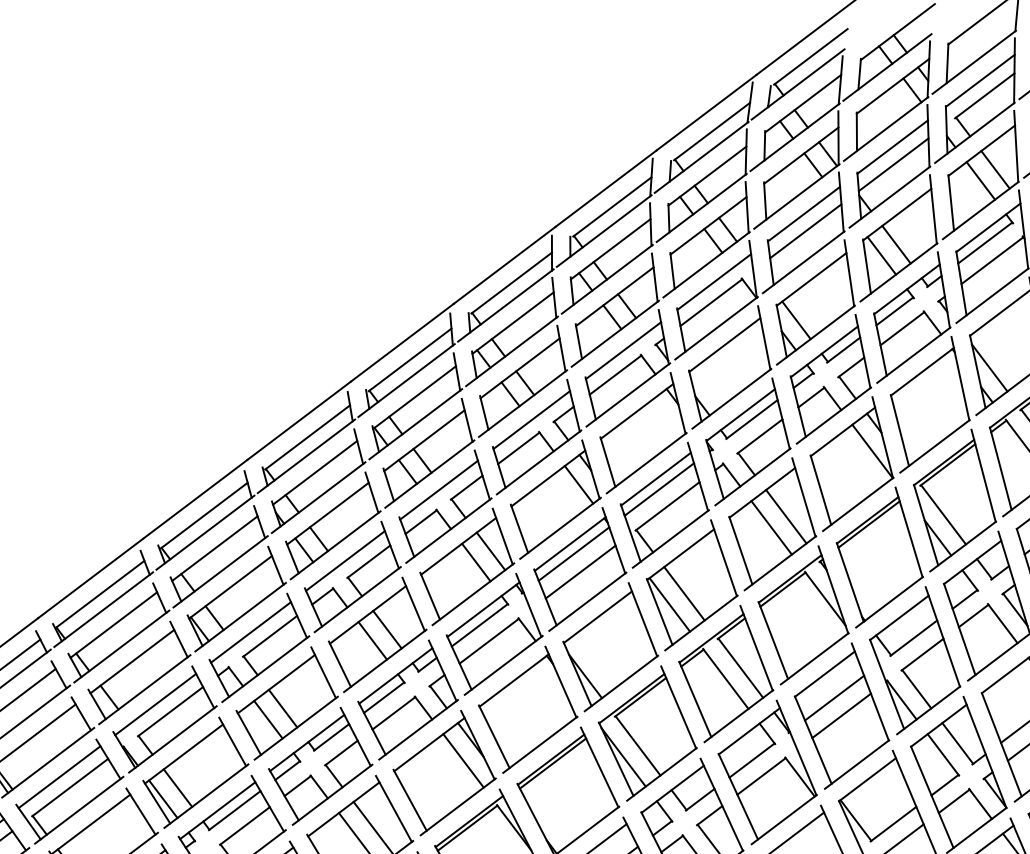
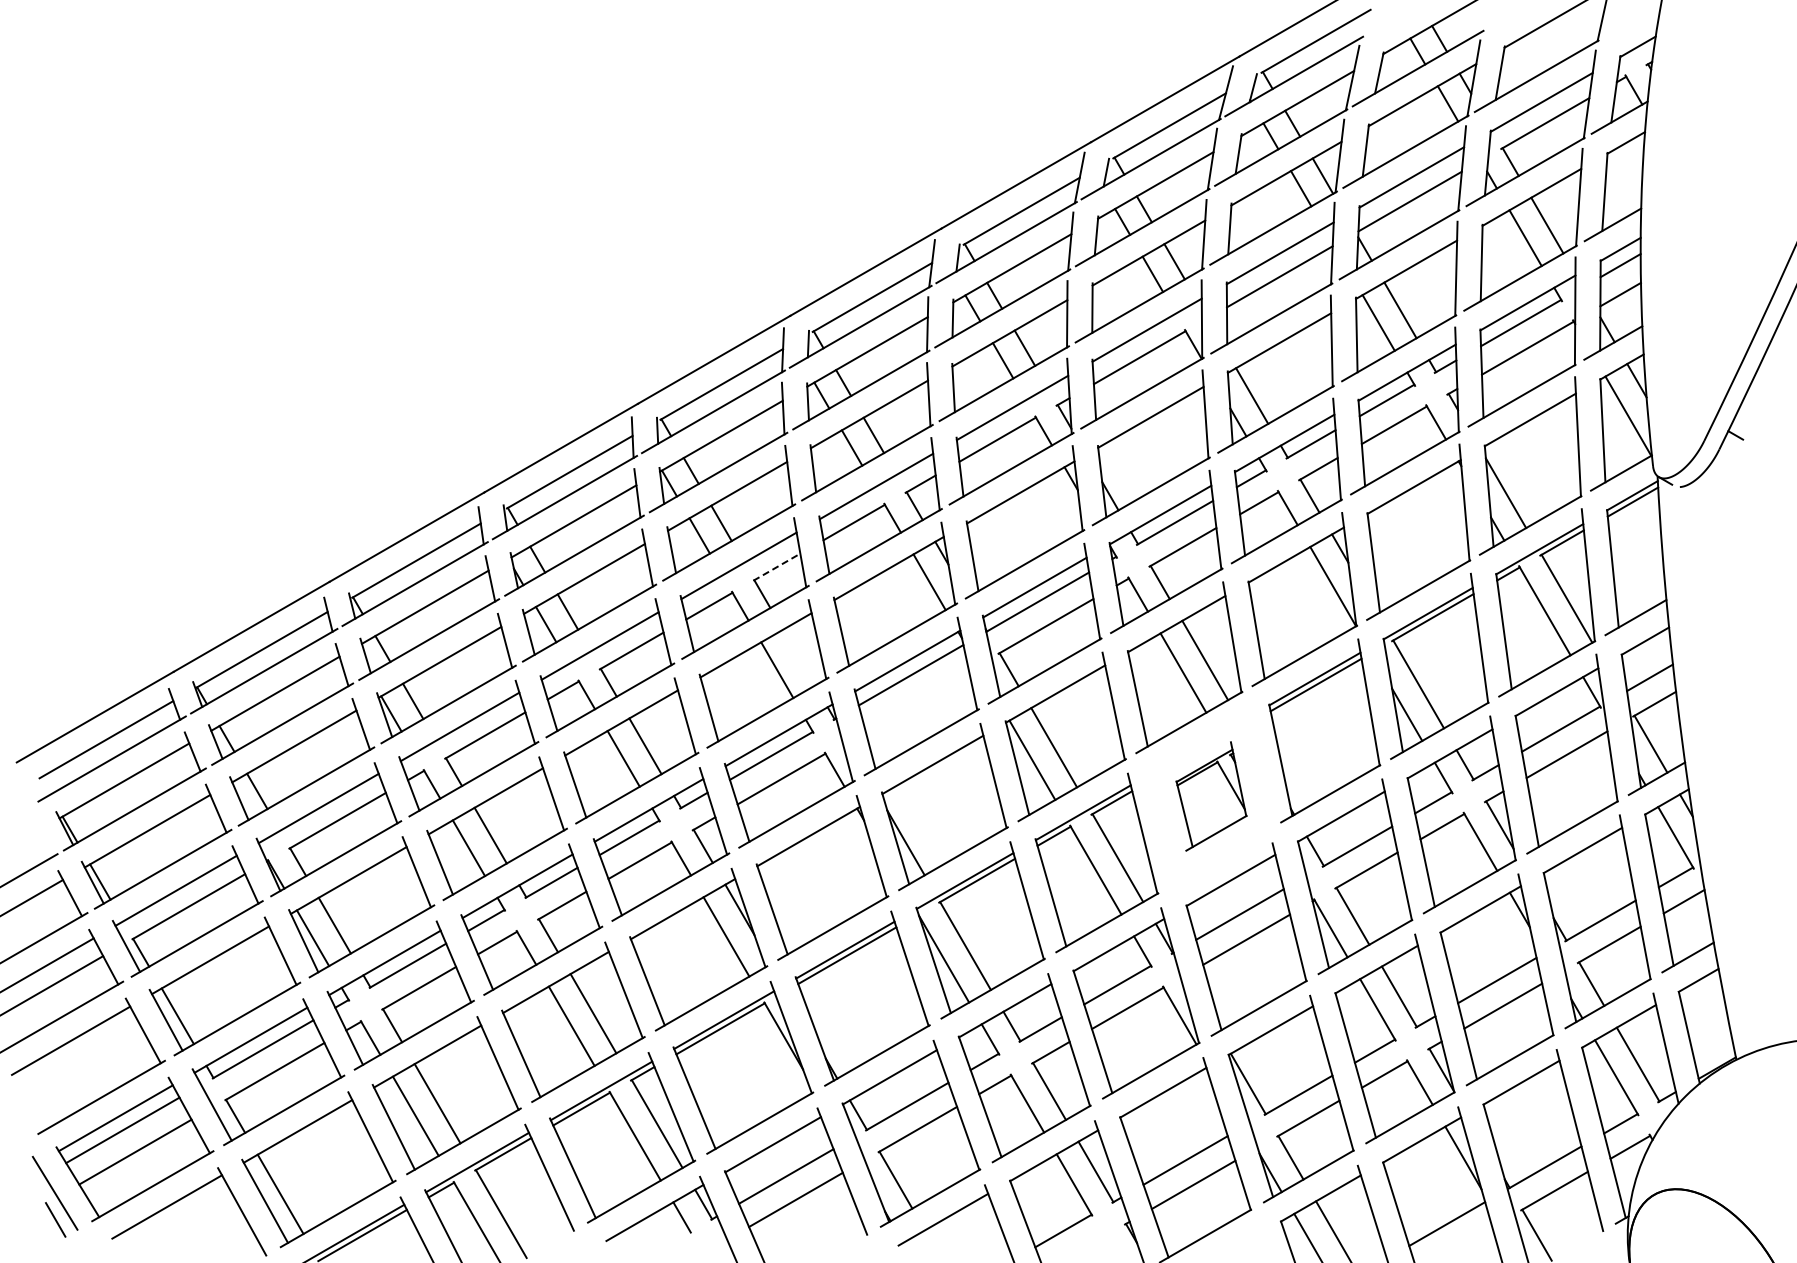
line: (467, 487) -> (777, 566), solid -> dashed
line: (490, 551) -> (798, 657), removed
line: (580, 571) -> (916, 700), removed
part: (803, 614) -> (1211, 796), size x0.6

